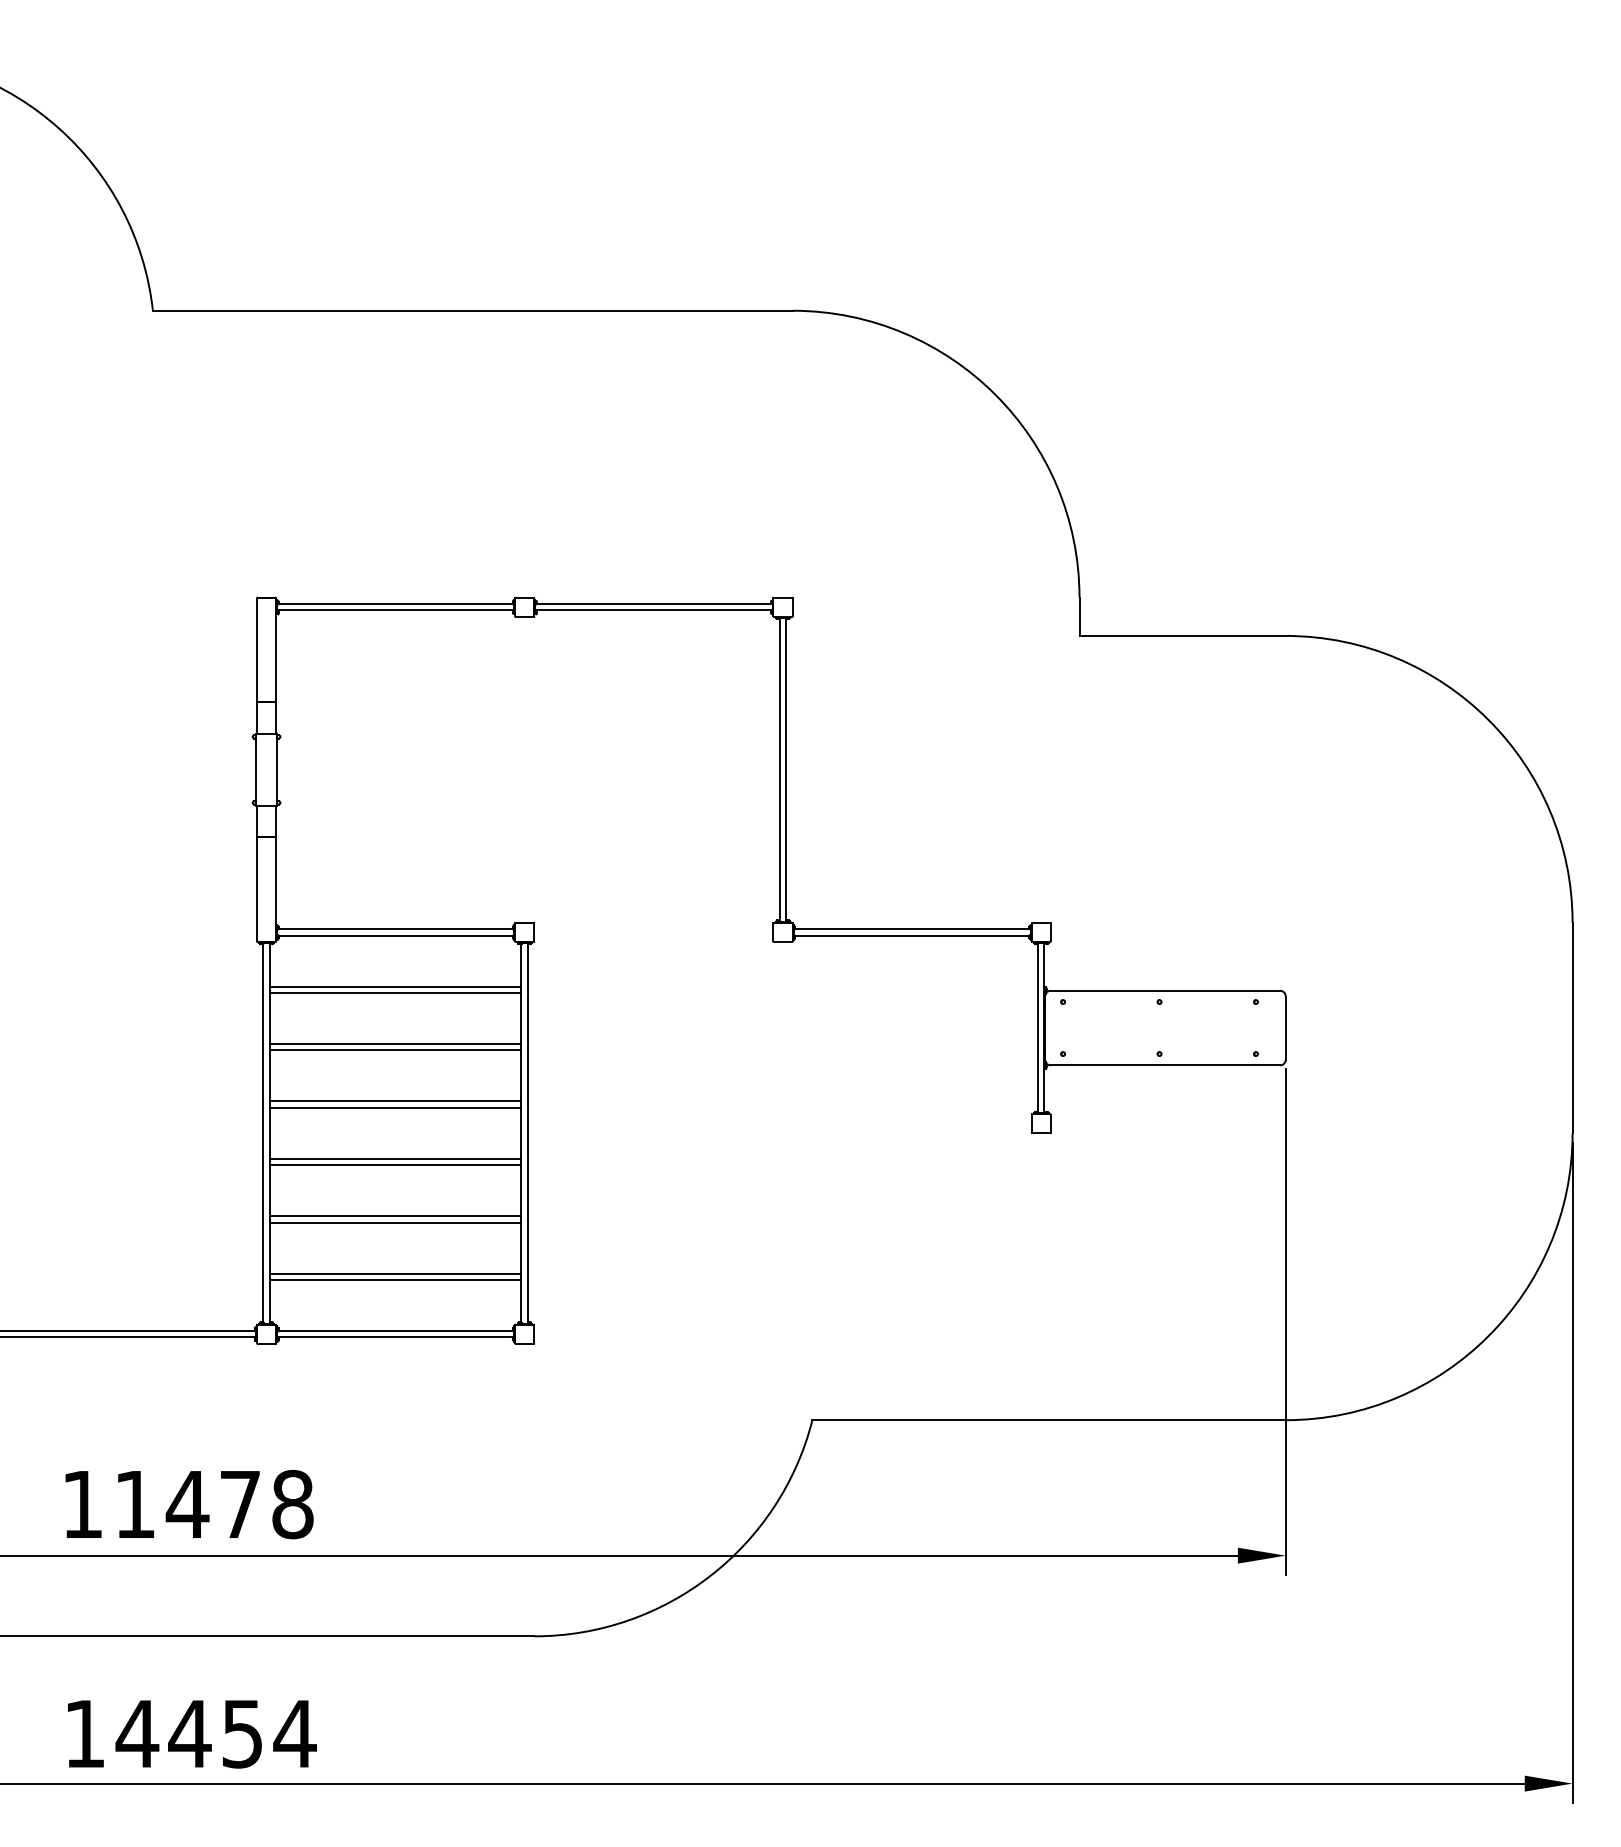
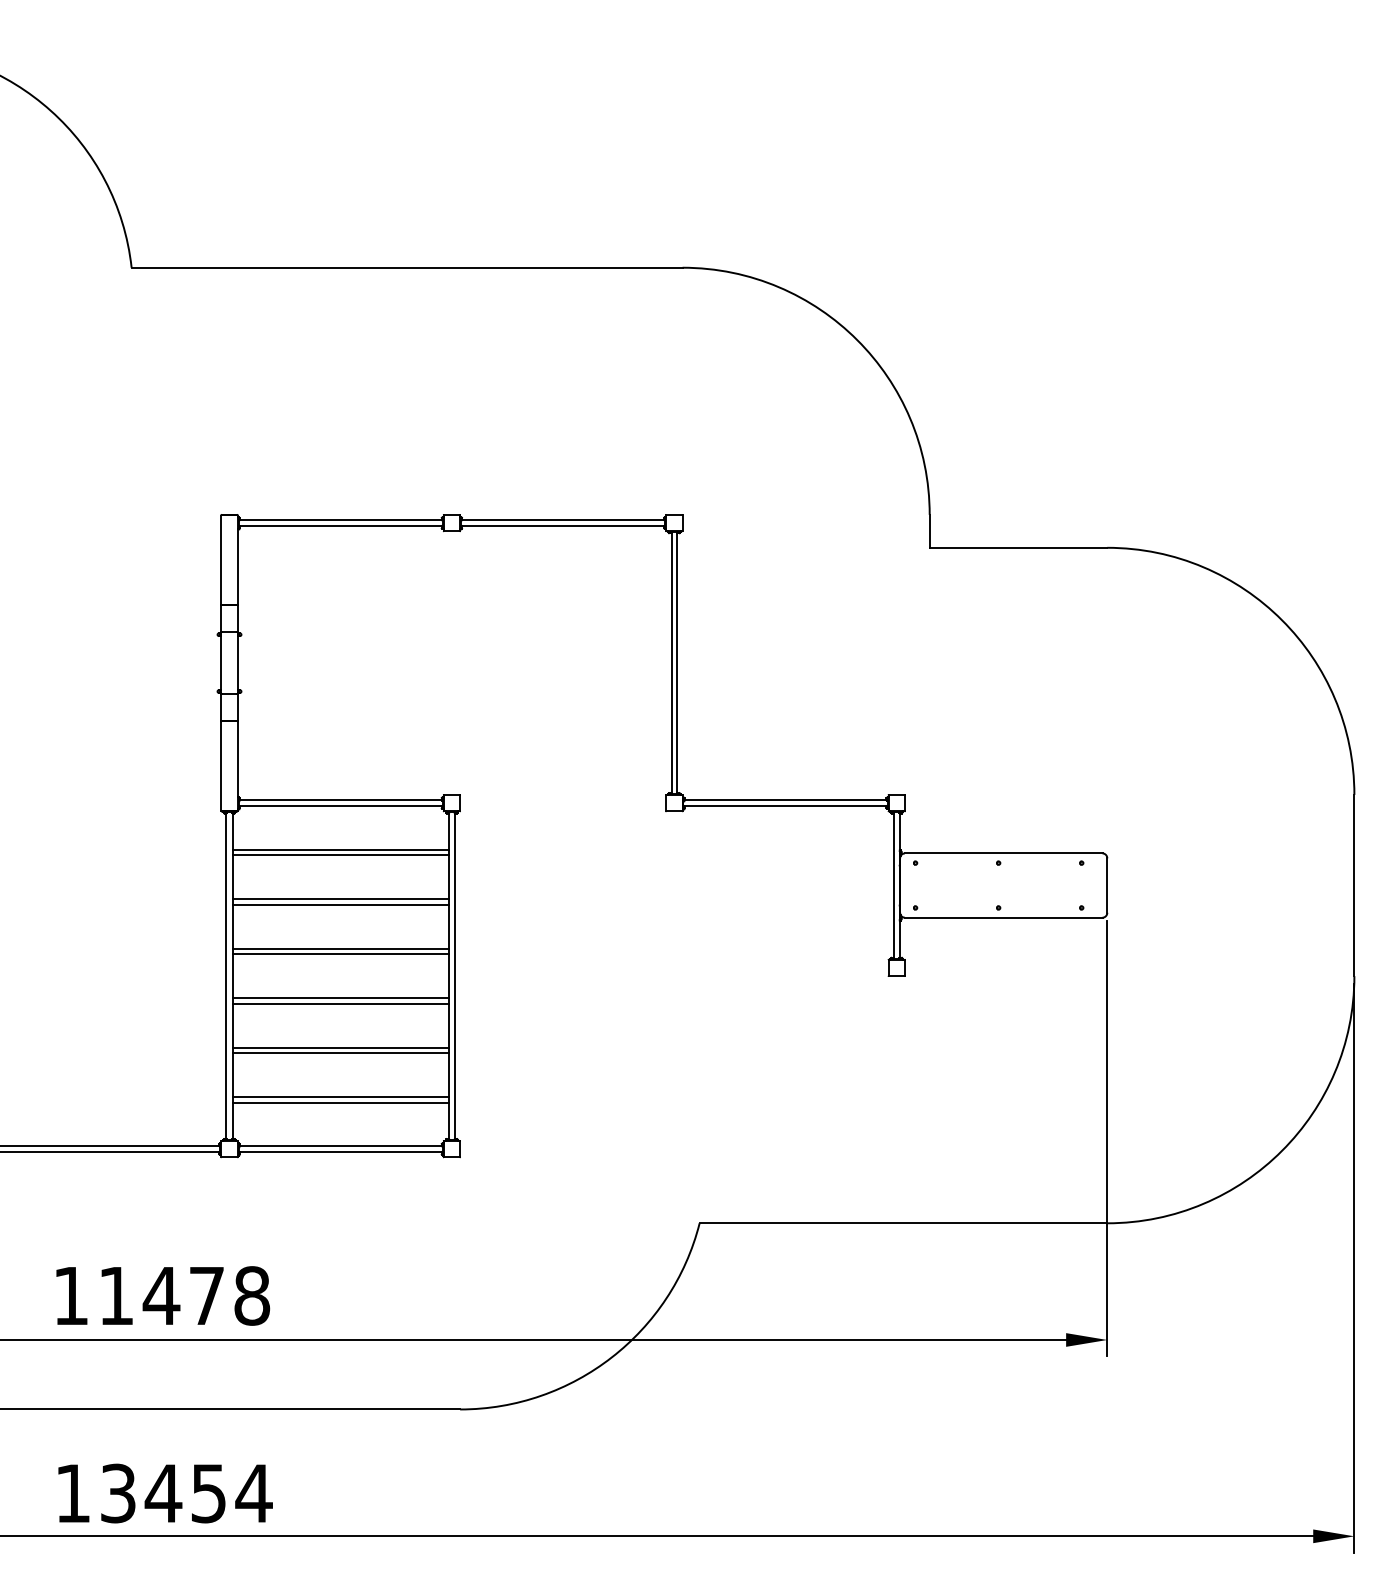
text: (137, 1733) -> (118, 1493), 14454 -> 13454

